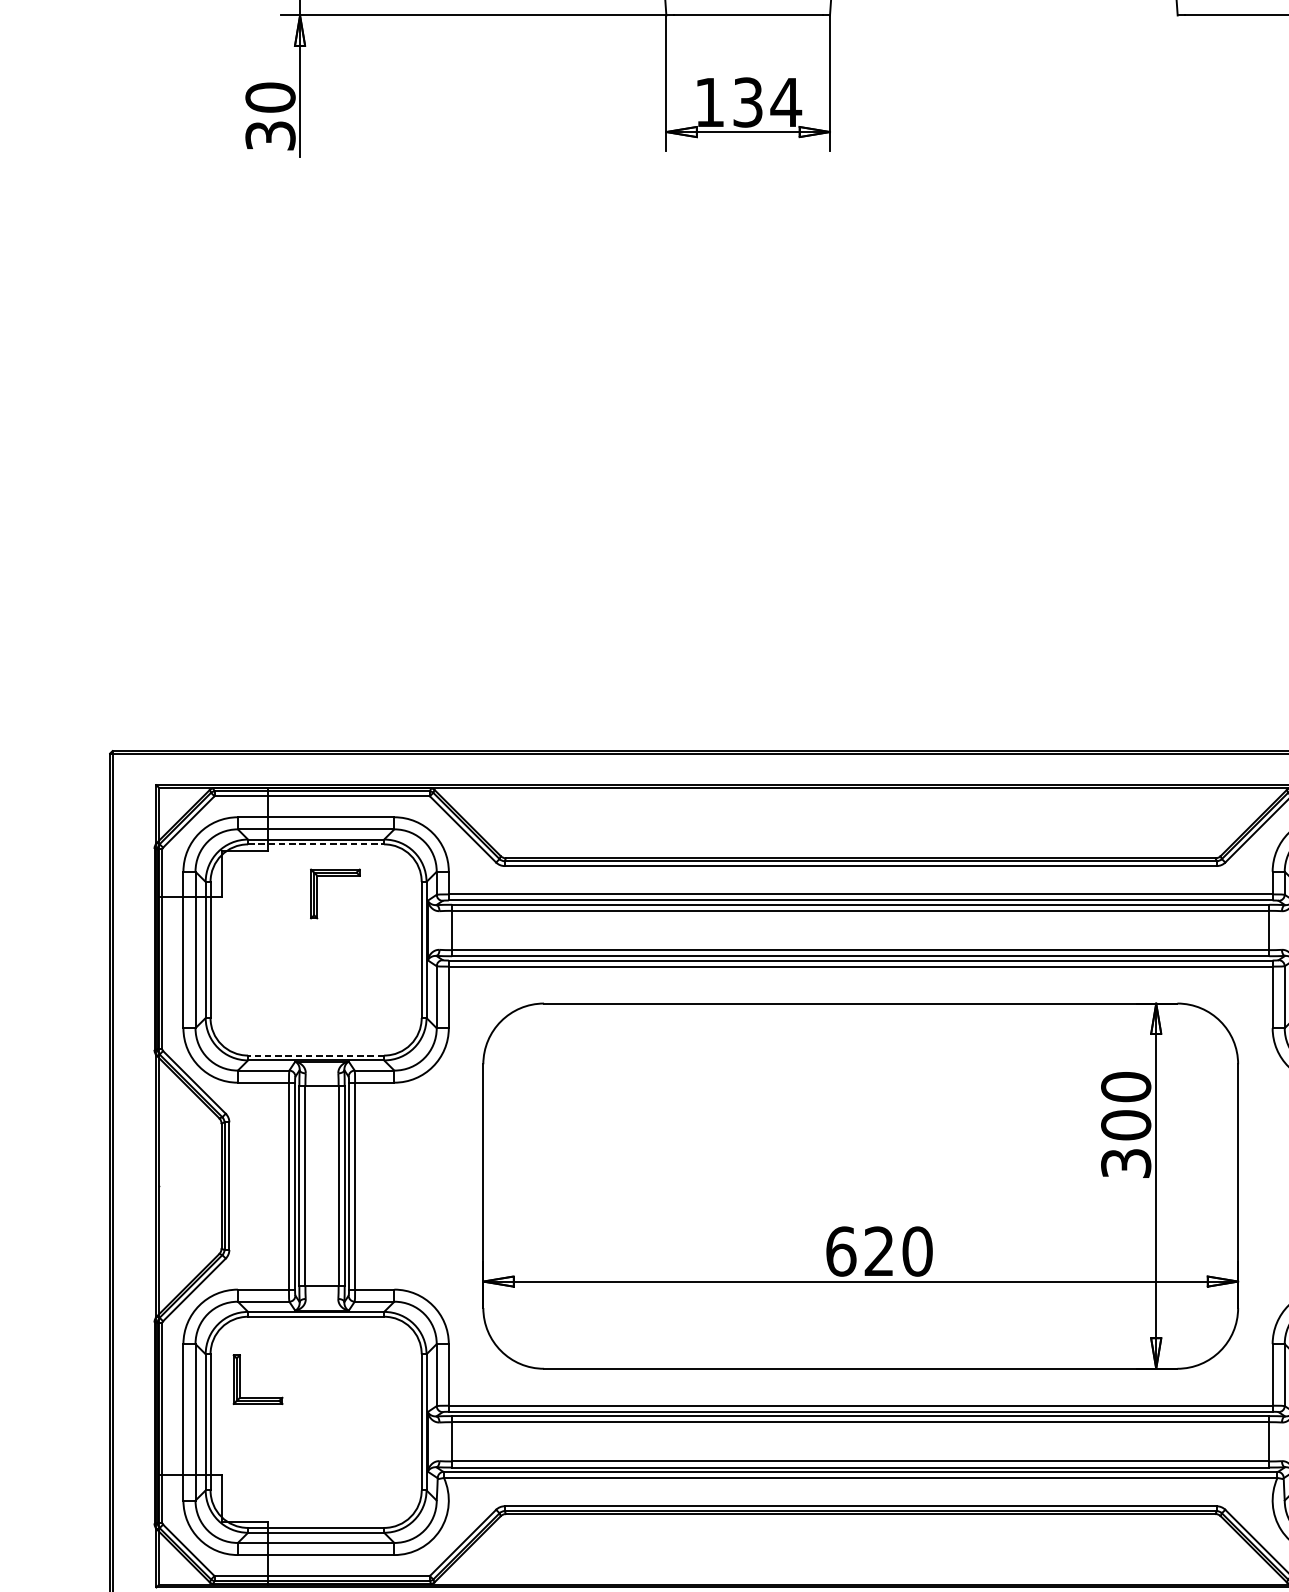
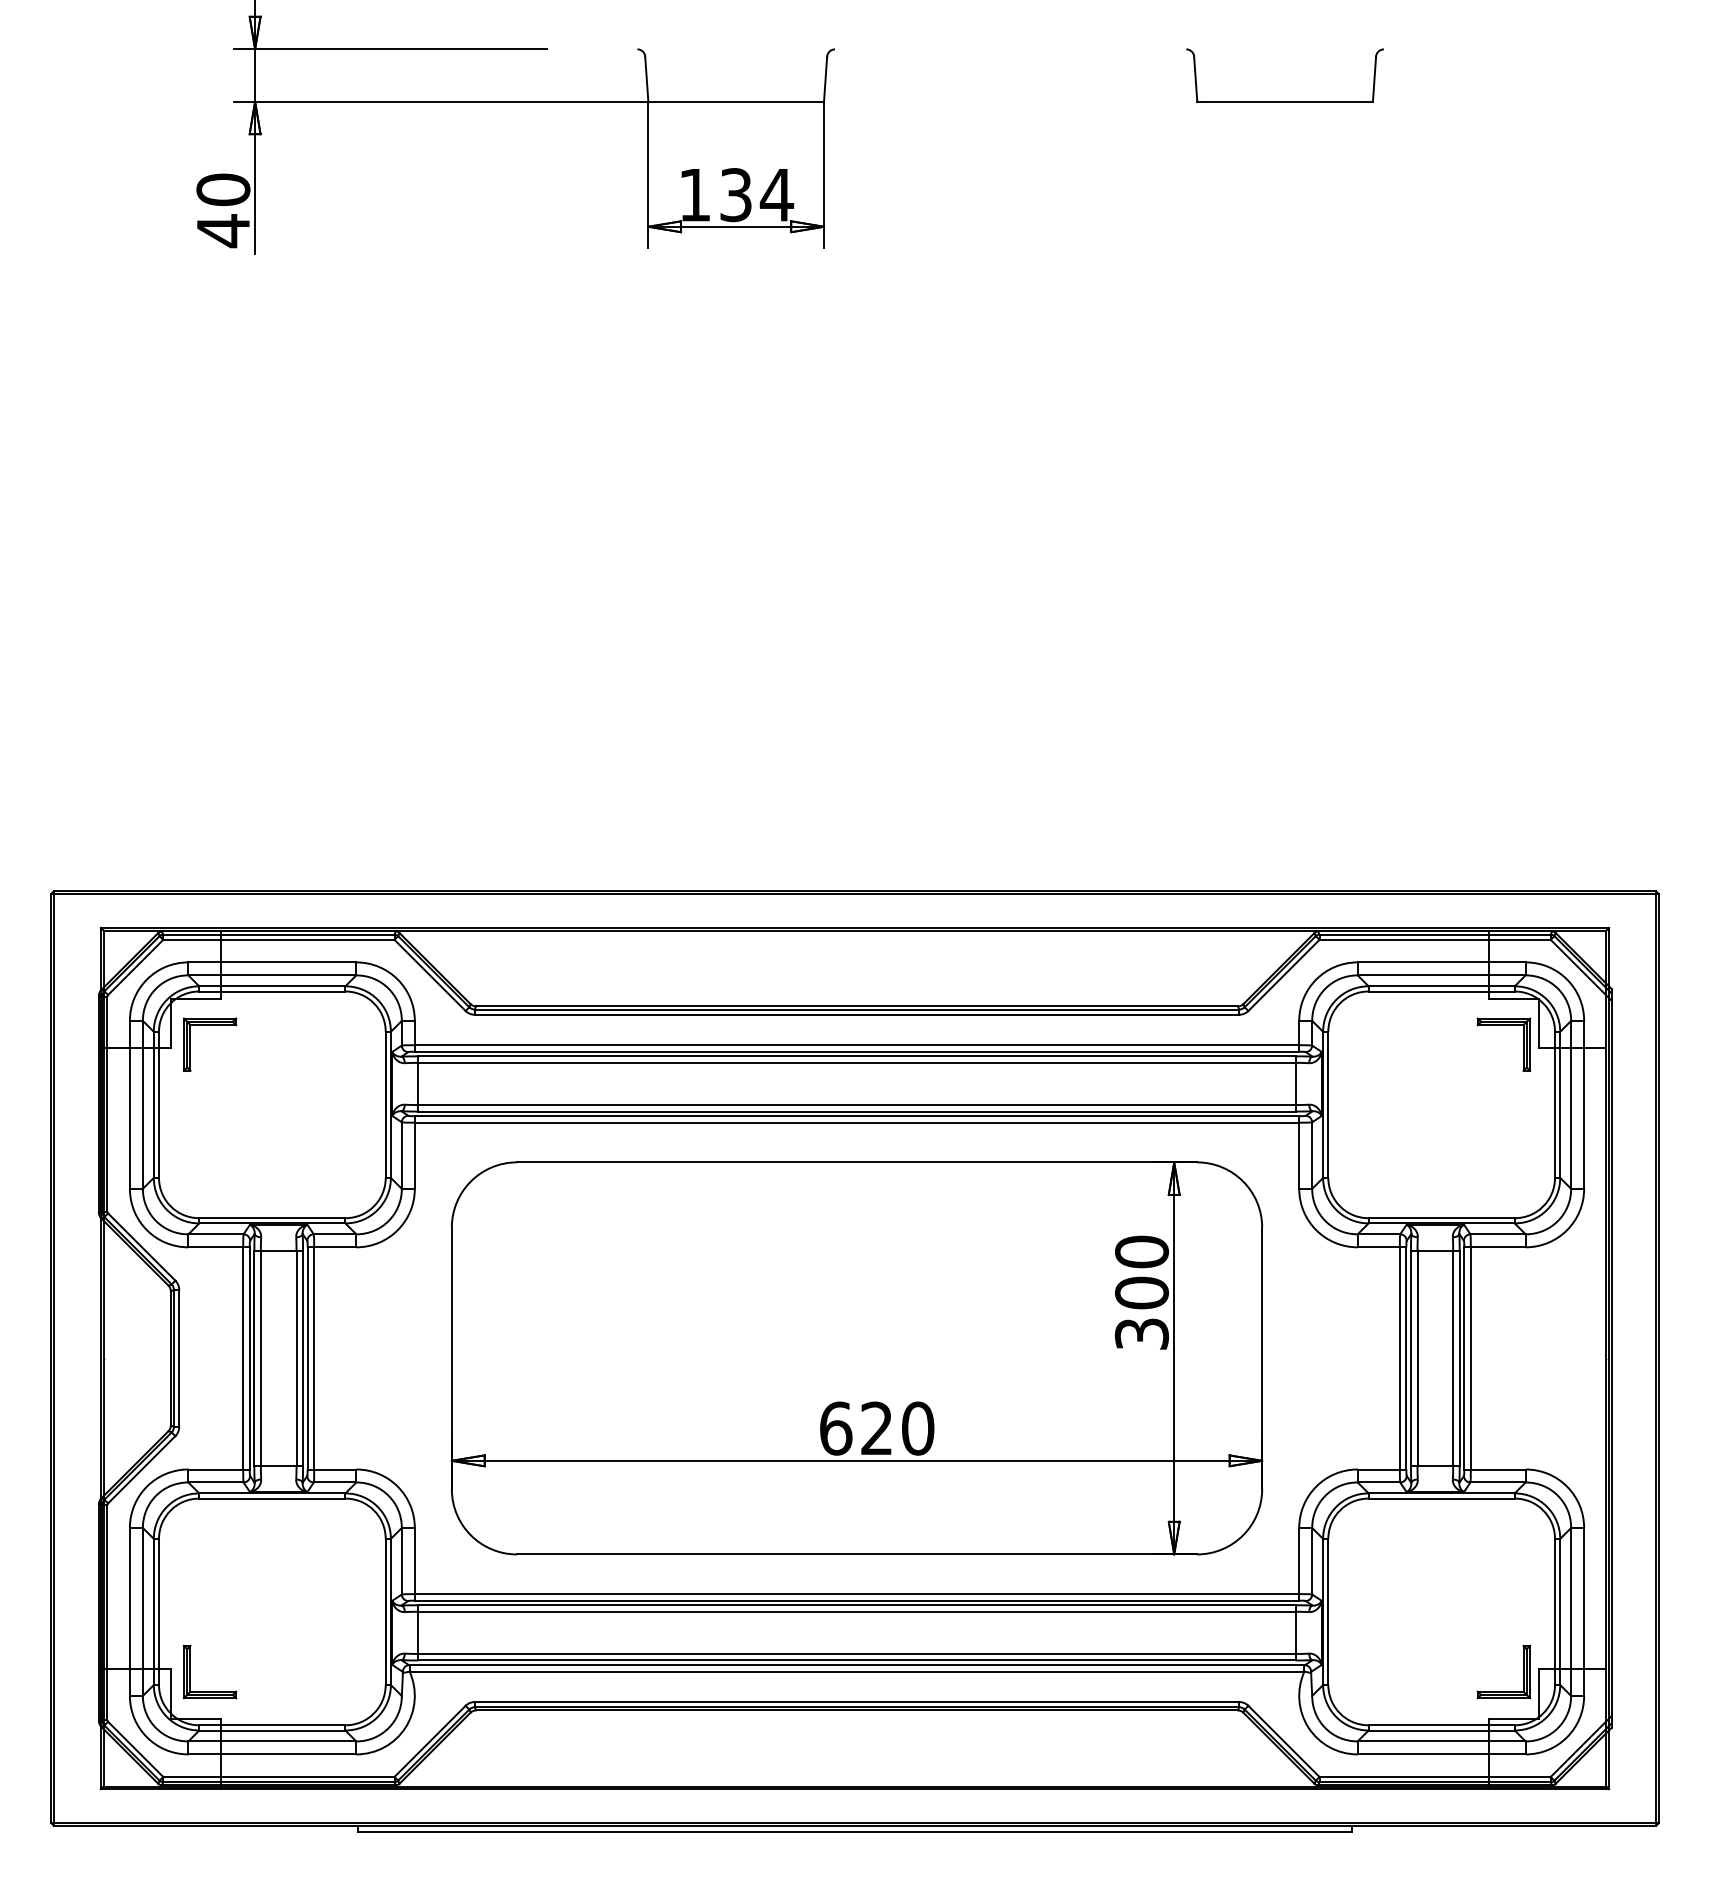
text: (270, 136) -> (223, 231), 30 -> 40
line: (316, 844) -> (272, 991), dashed -> solid
part: (334, 876) -> (209, 1025), moved
line: (315, 1055) -> (271, 1218), dashed -> solid
part: (239, 1379) -> (190, 1671), moved

